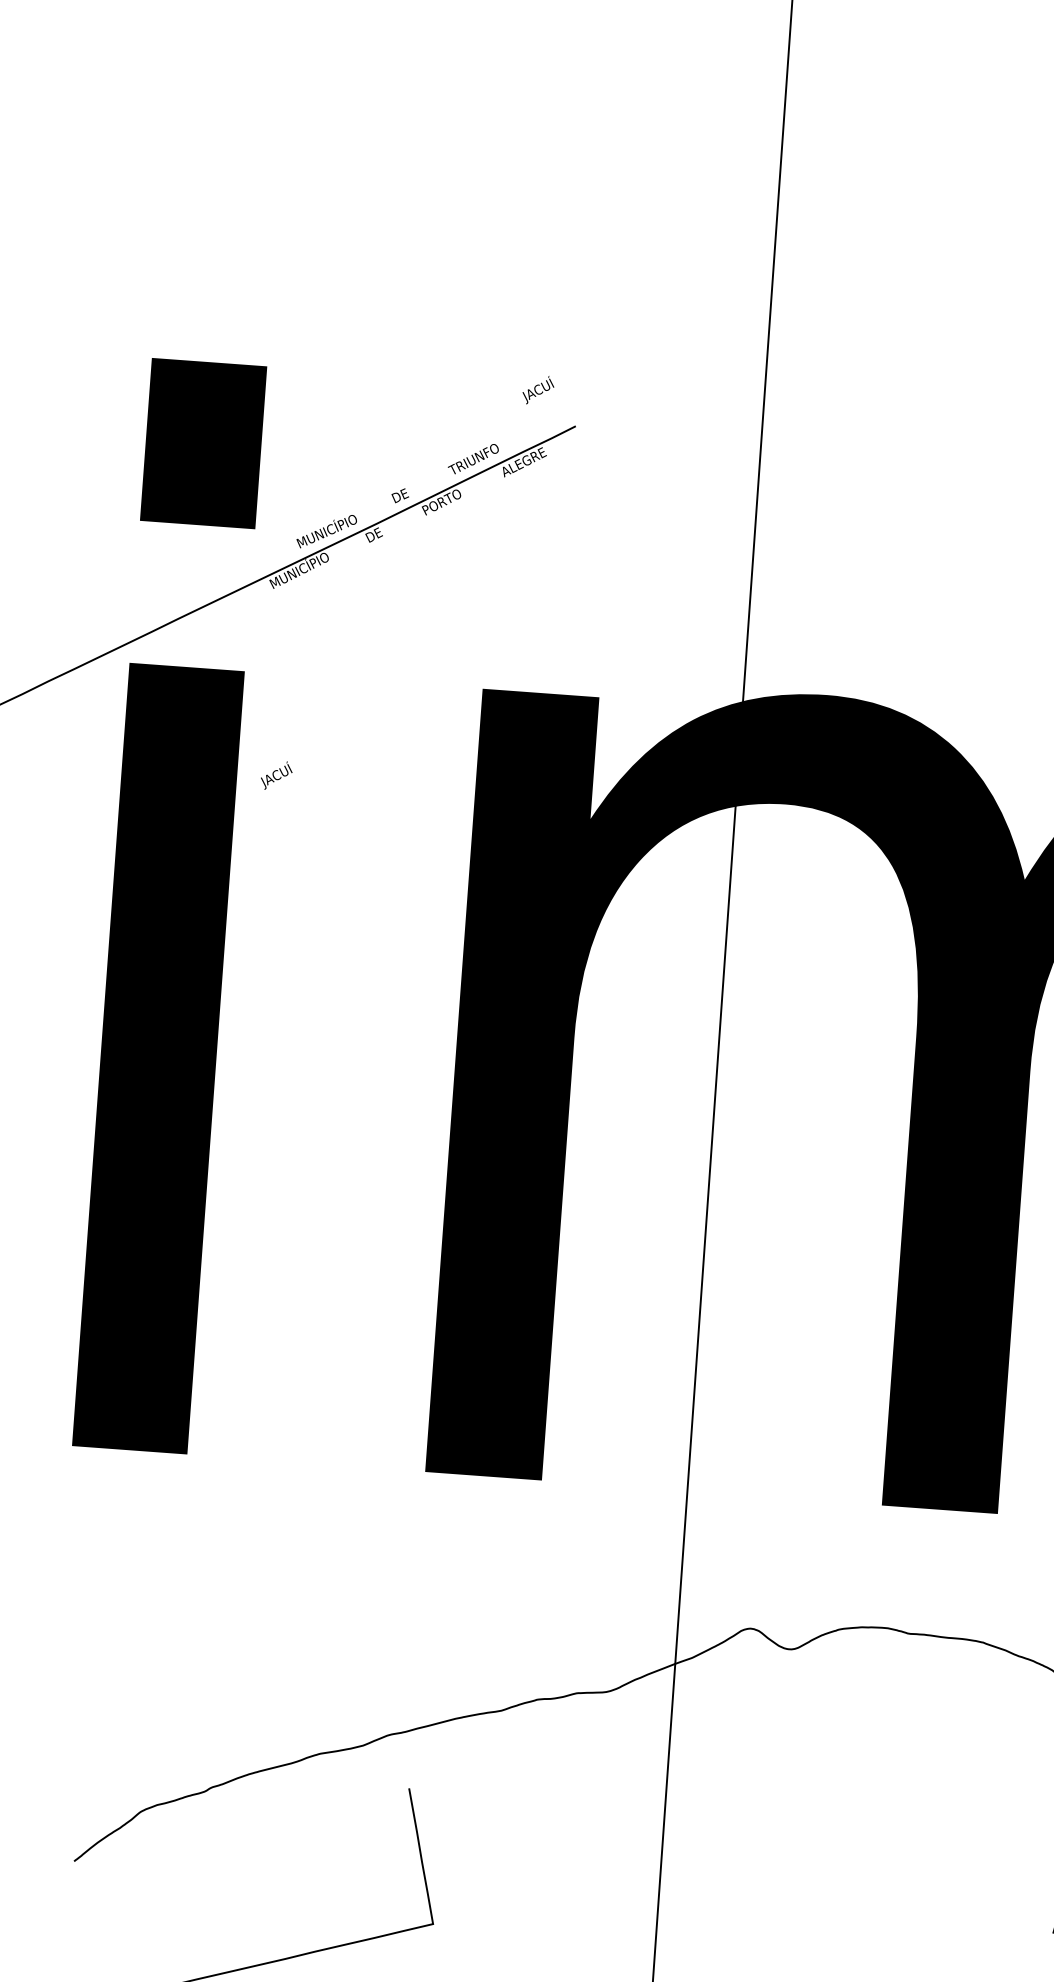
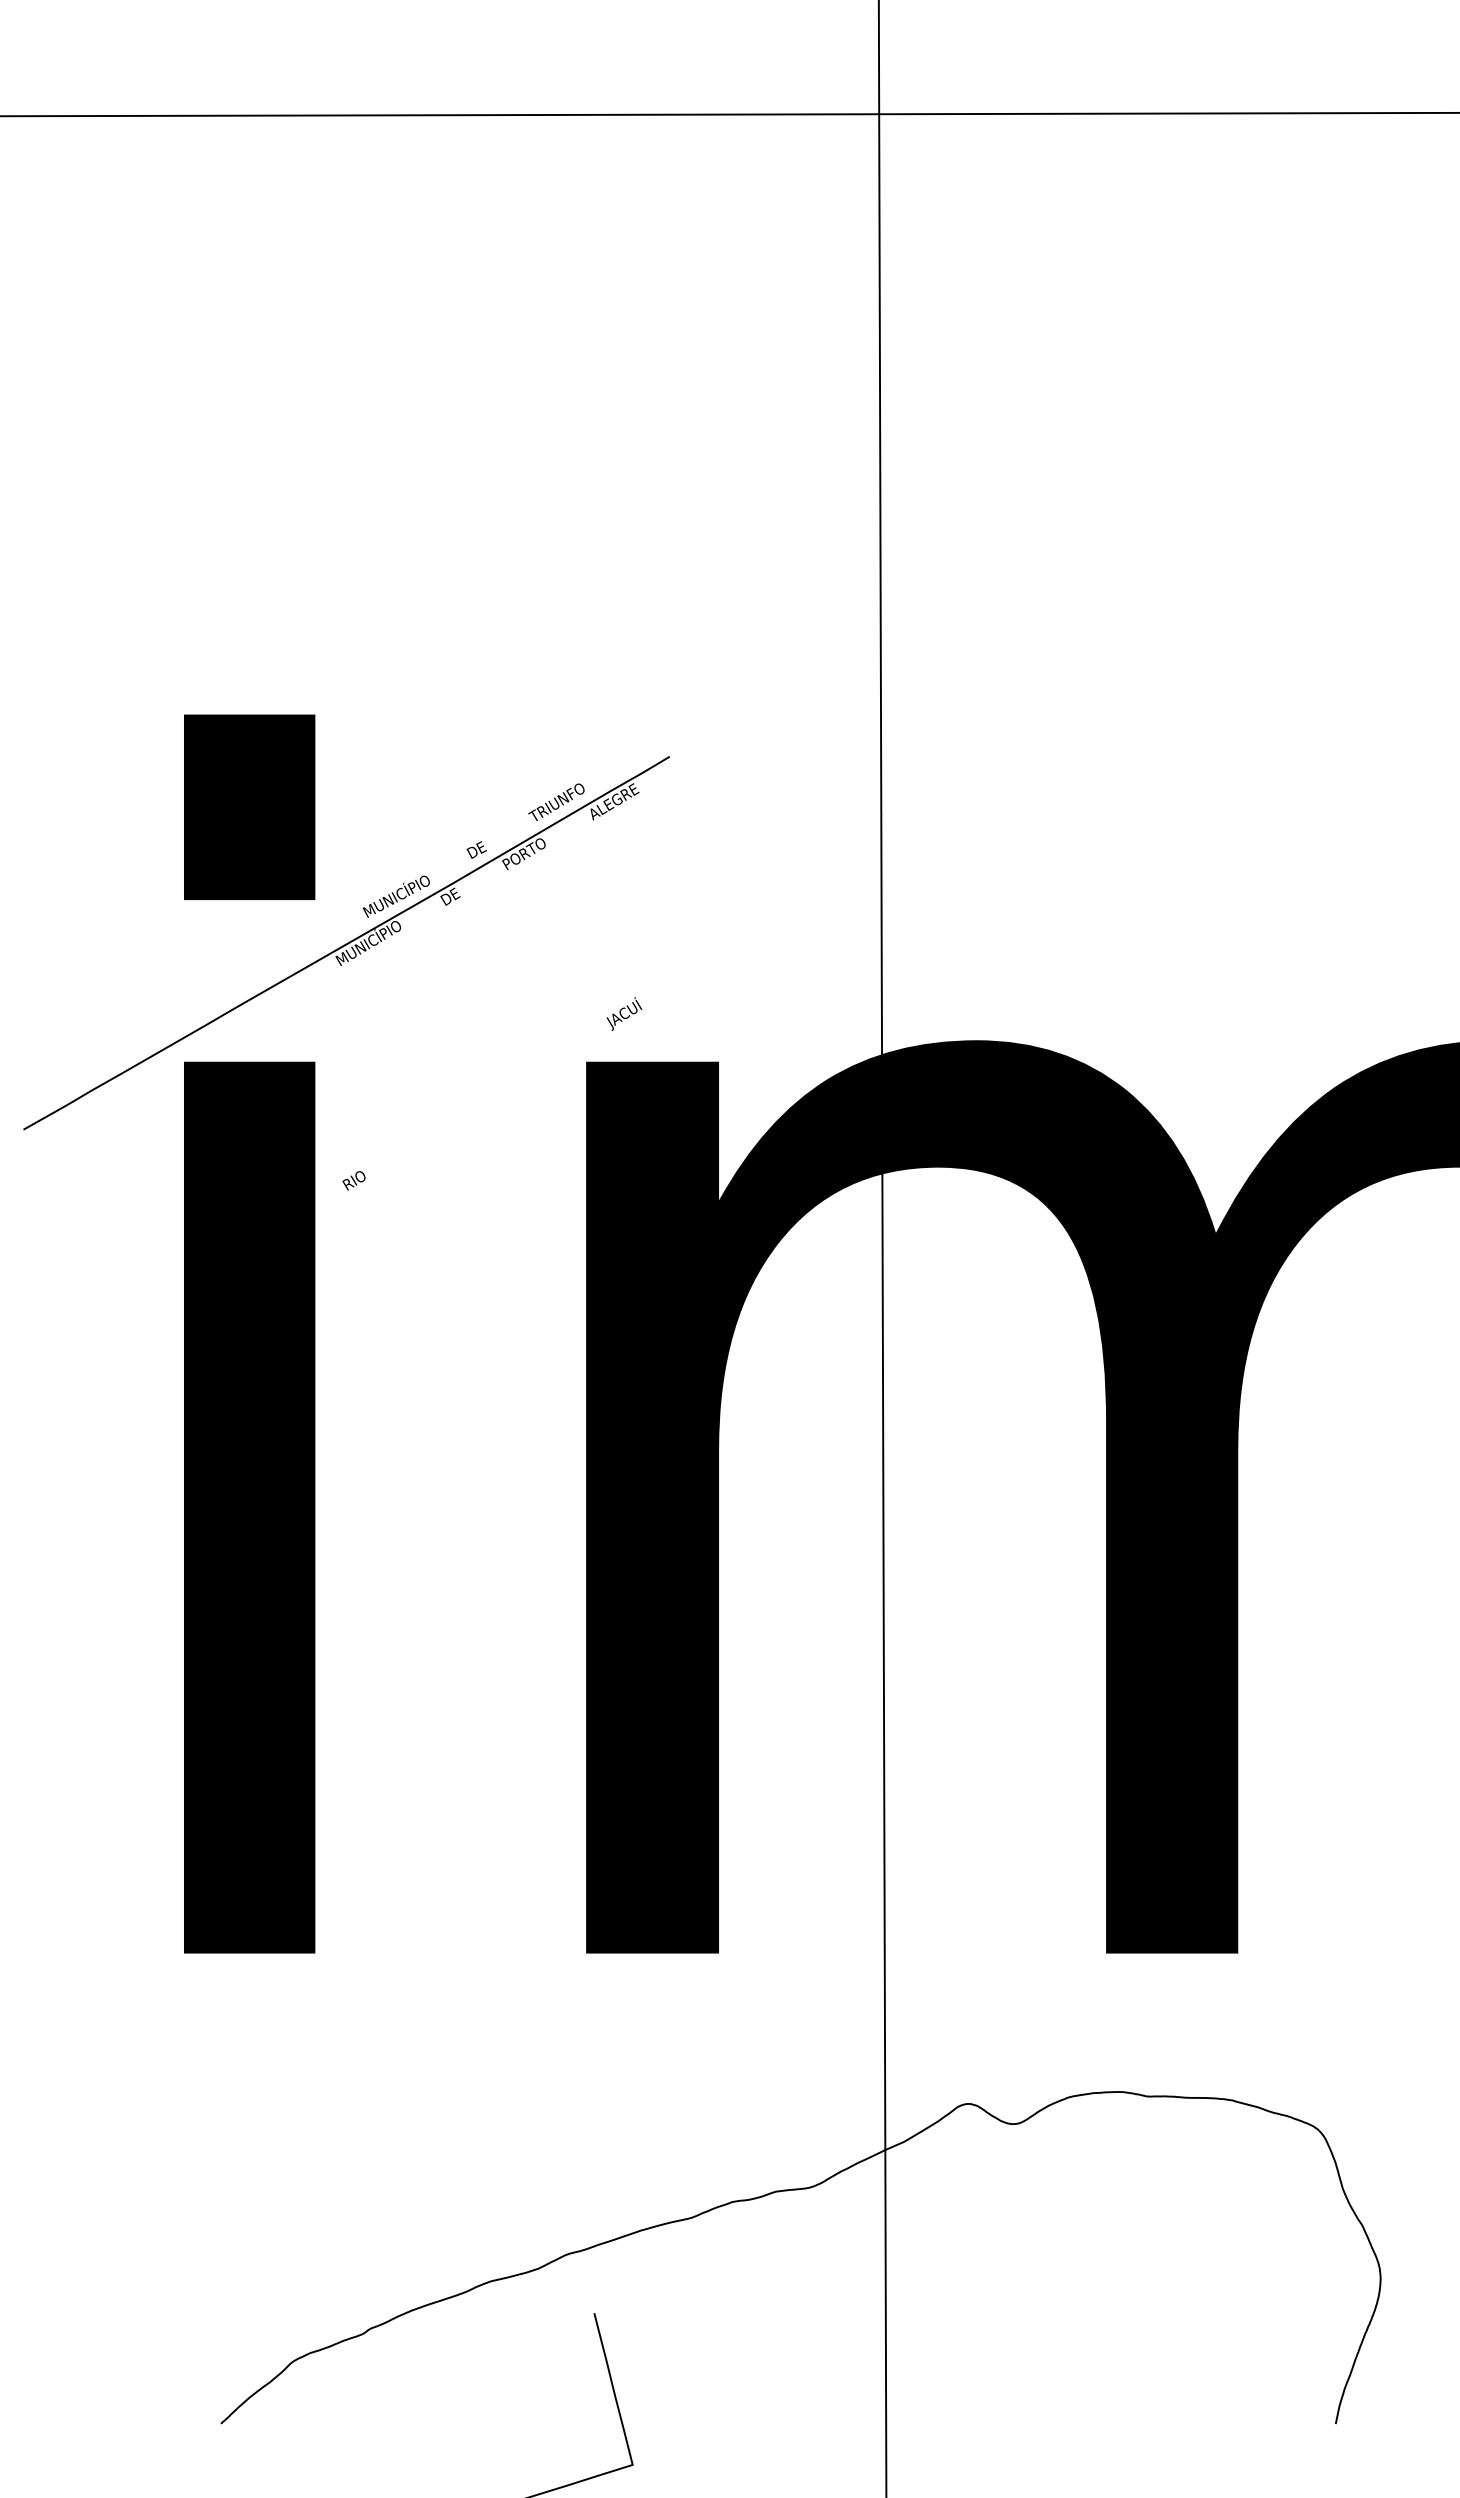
text: (538, 389) -> (624, 1013), moved
text: (277, 775) -> (360, 1177), JACUÍ -> RIO

